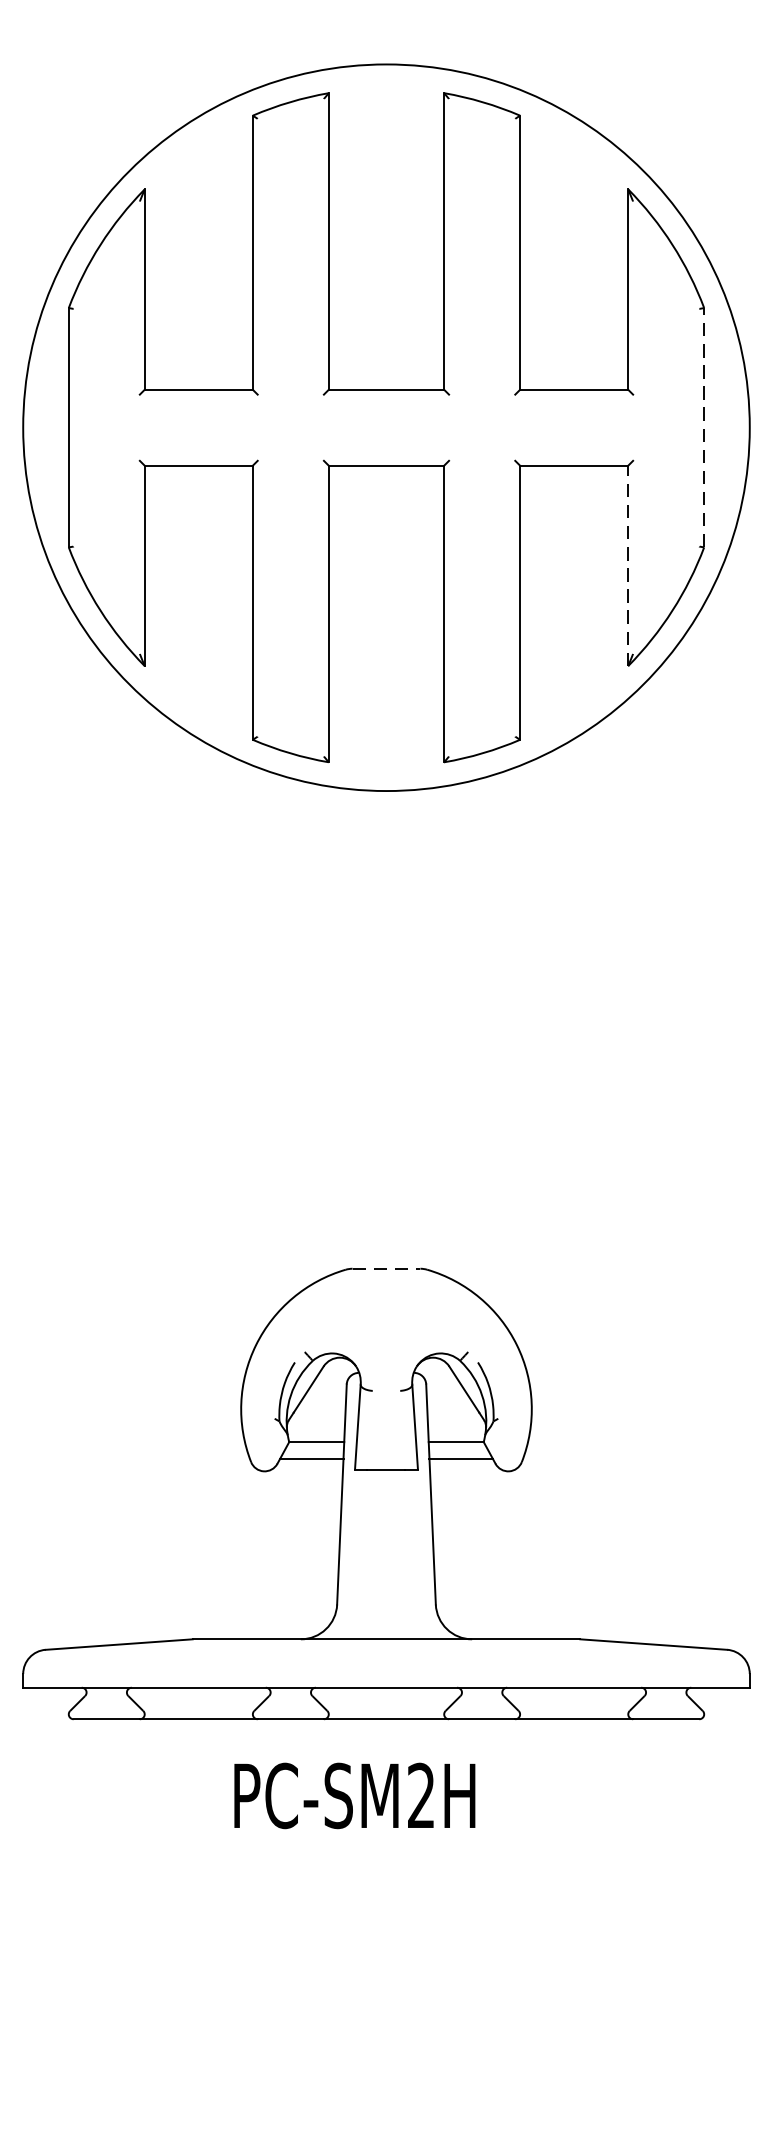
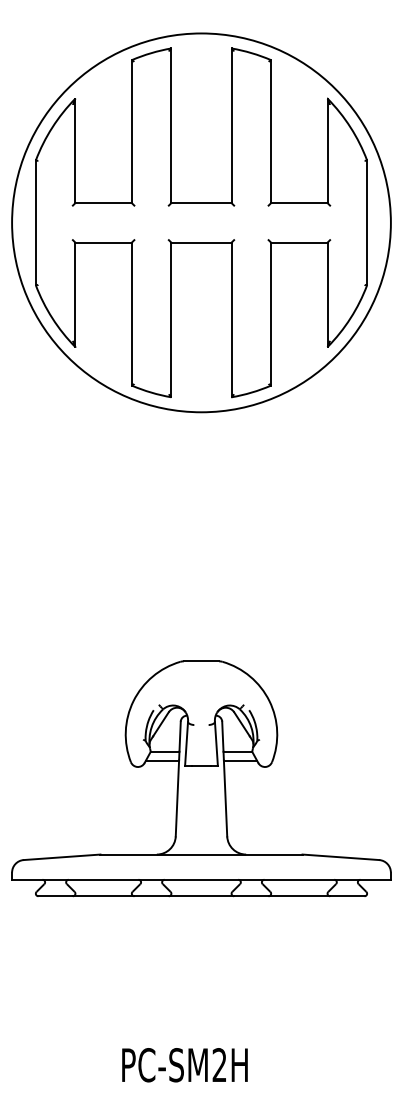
line: (704, 427) -> (367, 222), dashed -> solid
line: (628, 565) -> (327, 294), dashed -> solid
line: (386, 1269) -> (201, 661), dashed -> solid
text: (353, 1796) -> (184, 1065), moved

